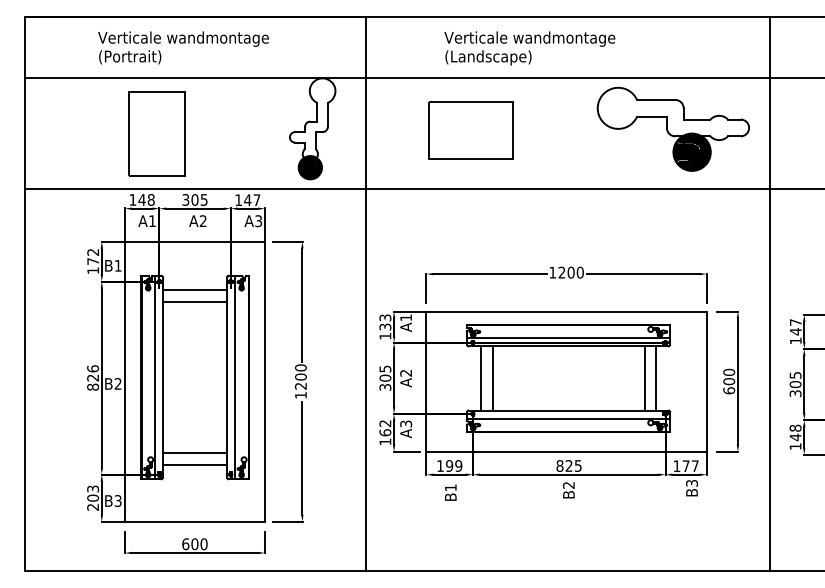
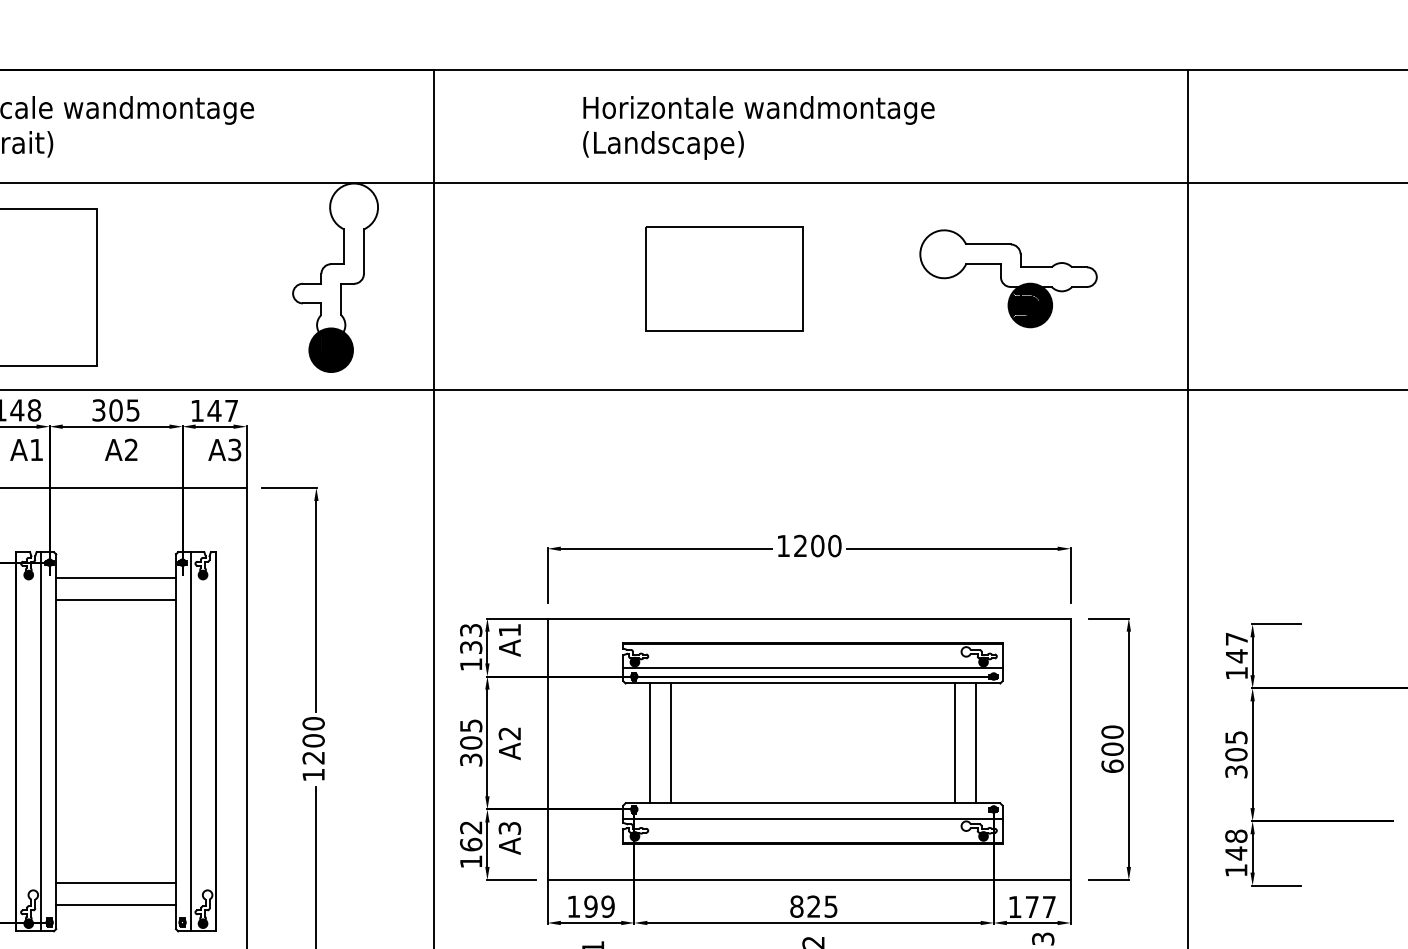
text: (538, 38) -> (756, 109), Verticale wandmontage -> Horizontale wandmontage
part: (673, 129) -> (1008, 278), size x0.62
part: (470, 130) -> (723, 278), moved

